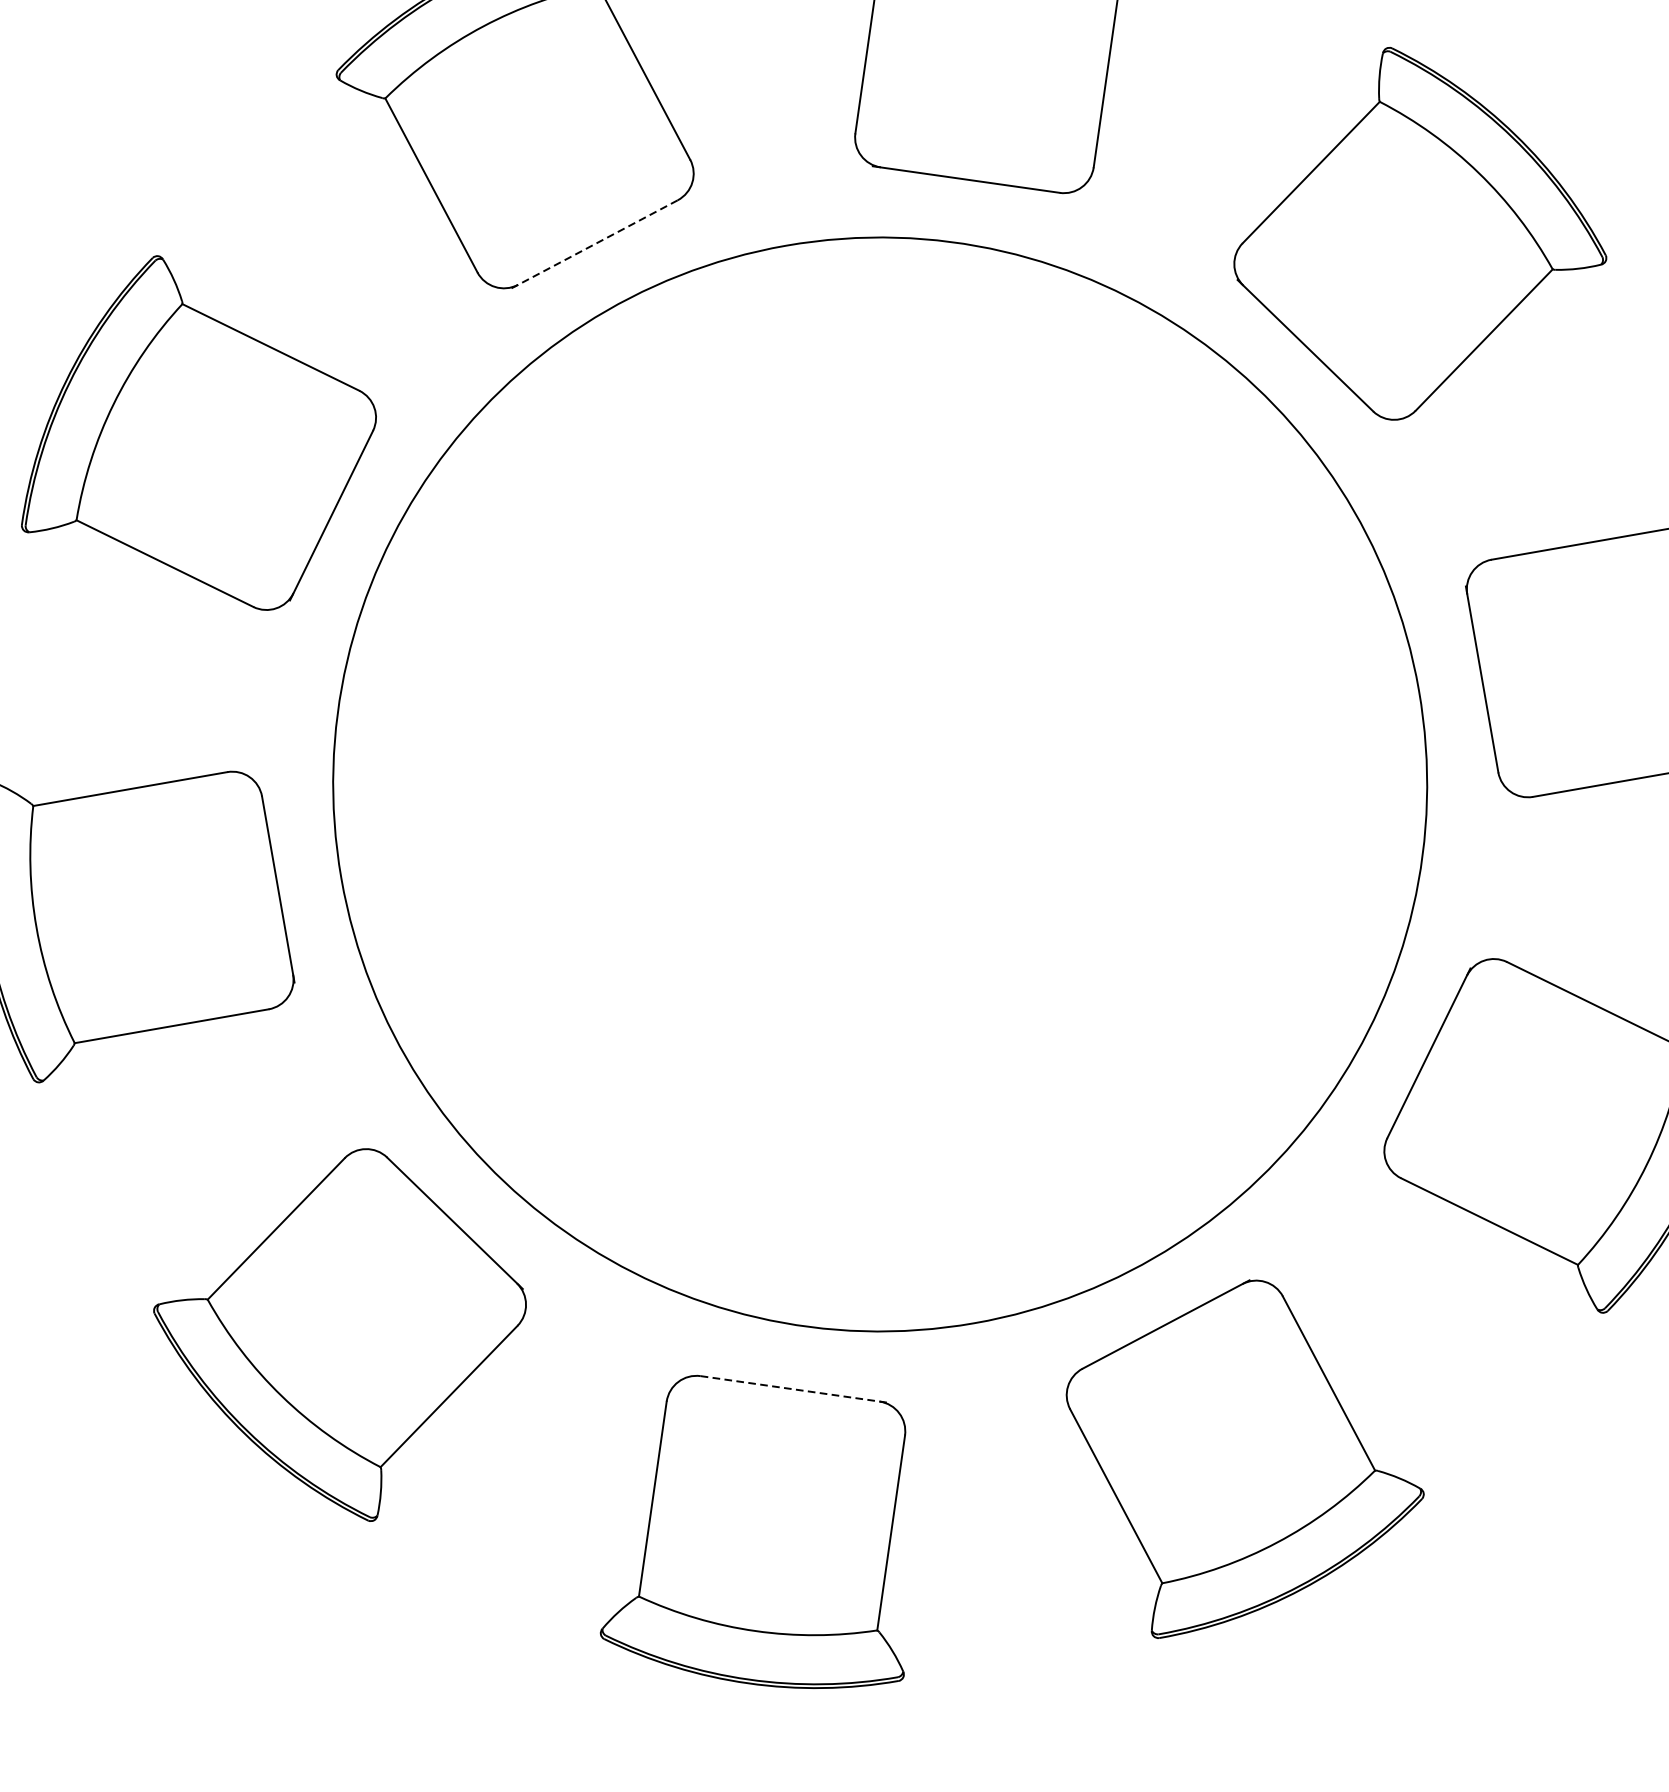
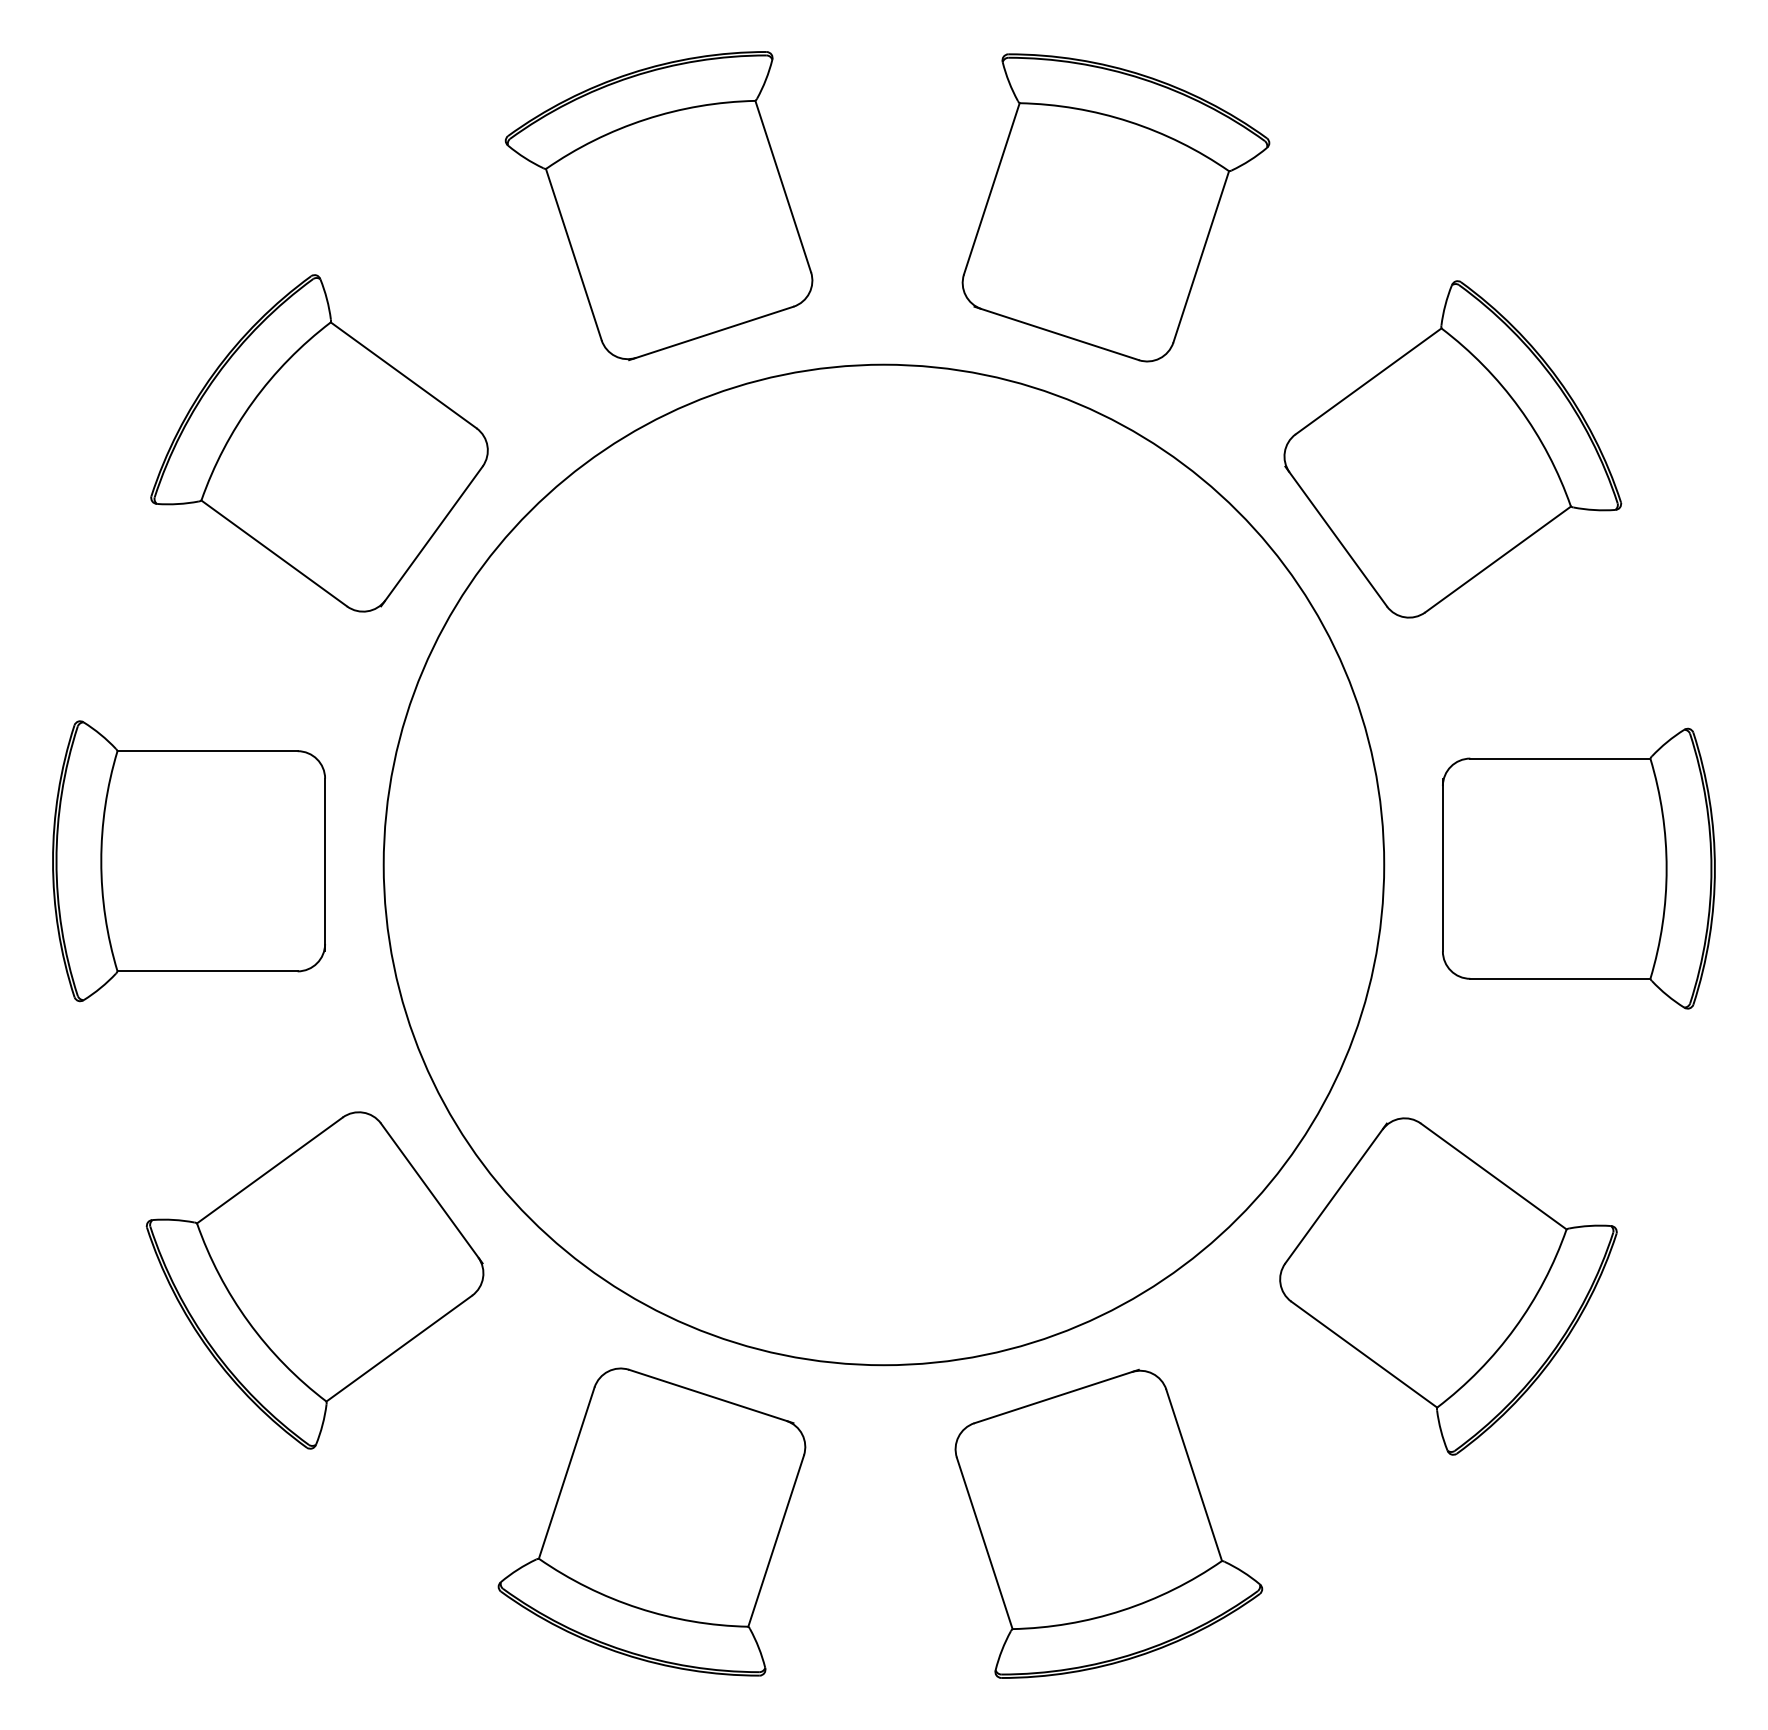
line: (593, 244) -> (710, 333), dashed -> solid
line: (794, 1389) -> (711, 1396), dashed -> solid

